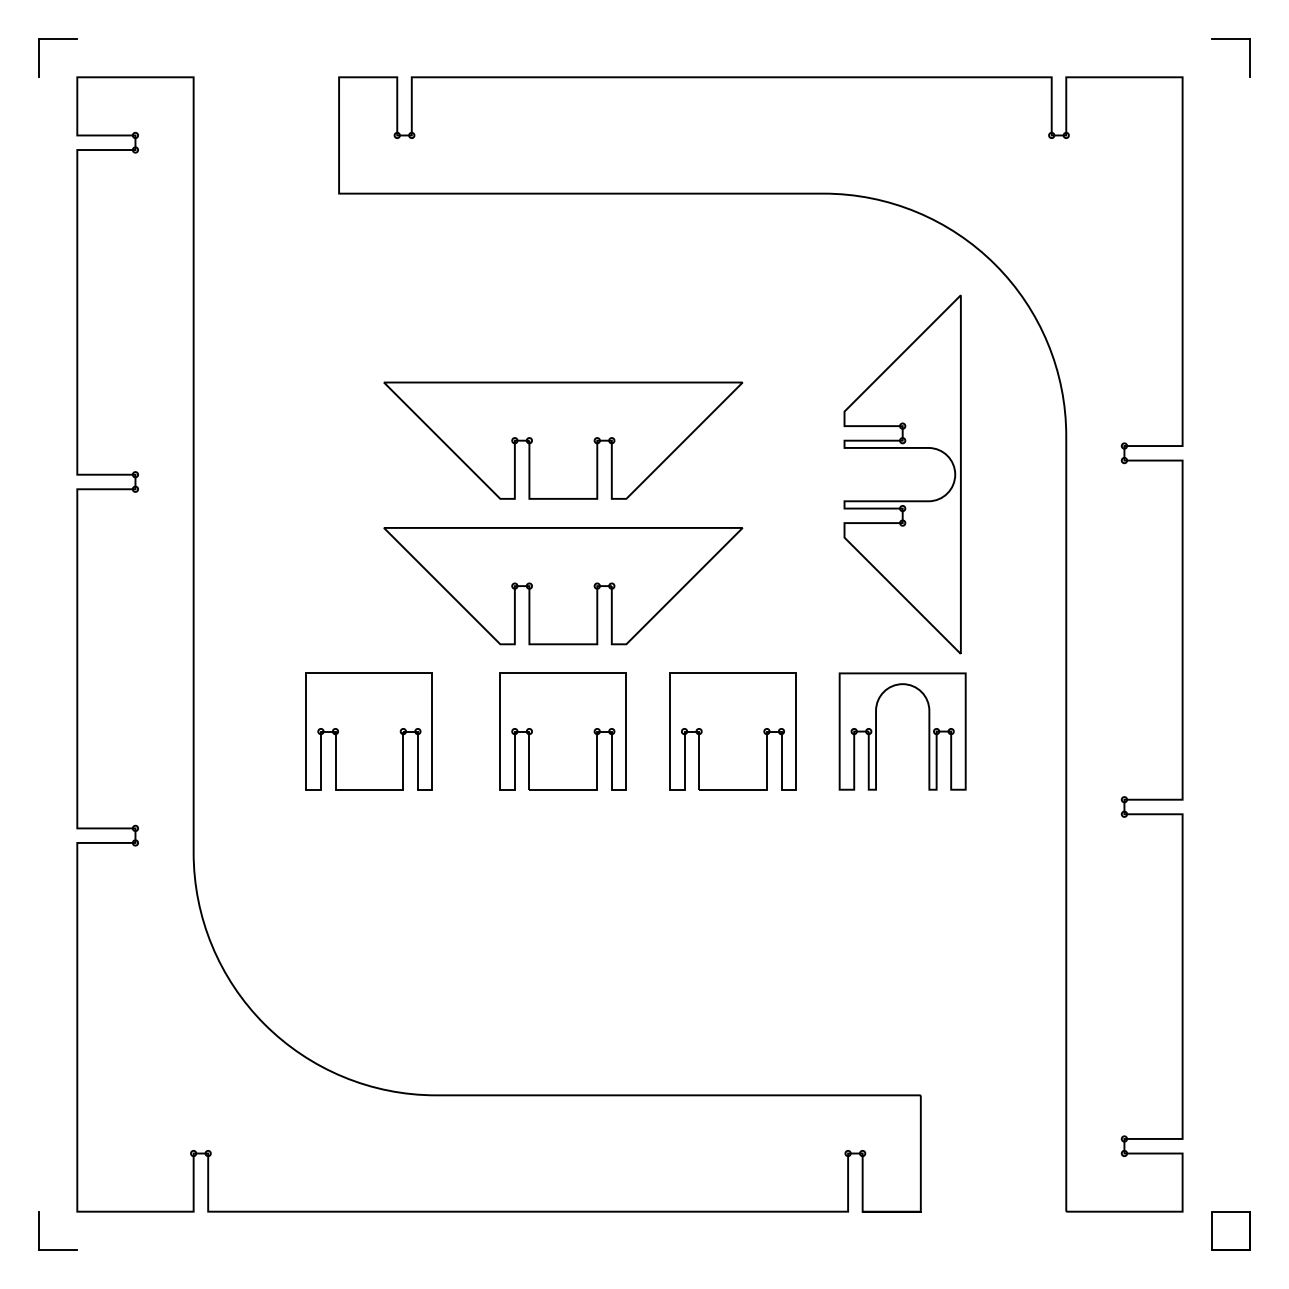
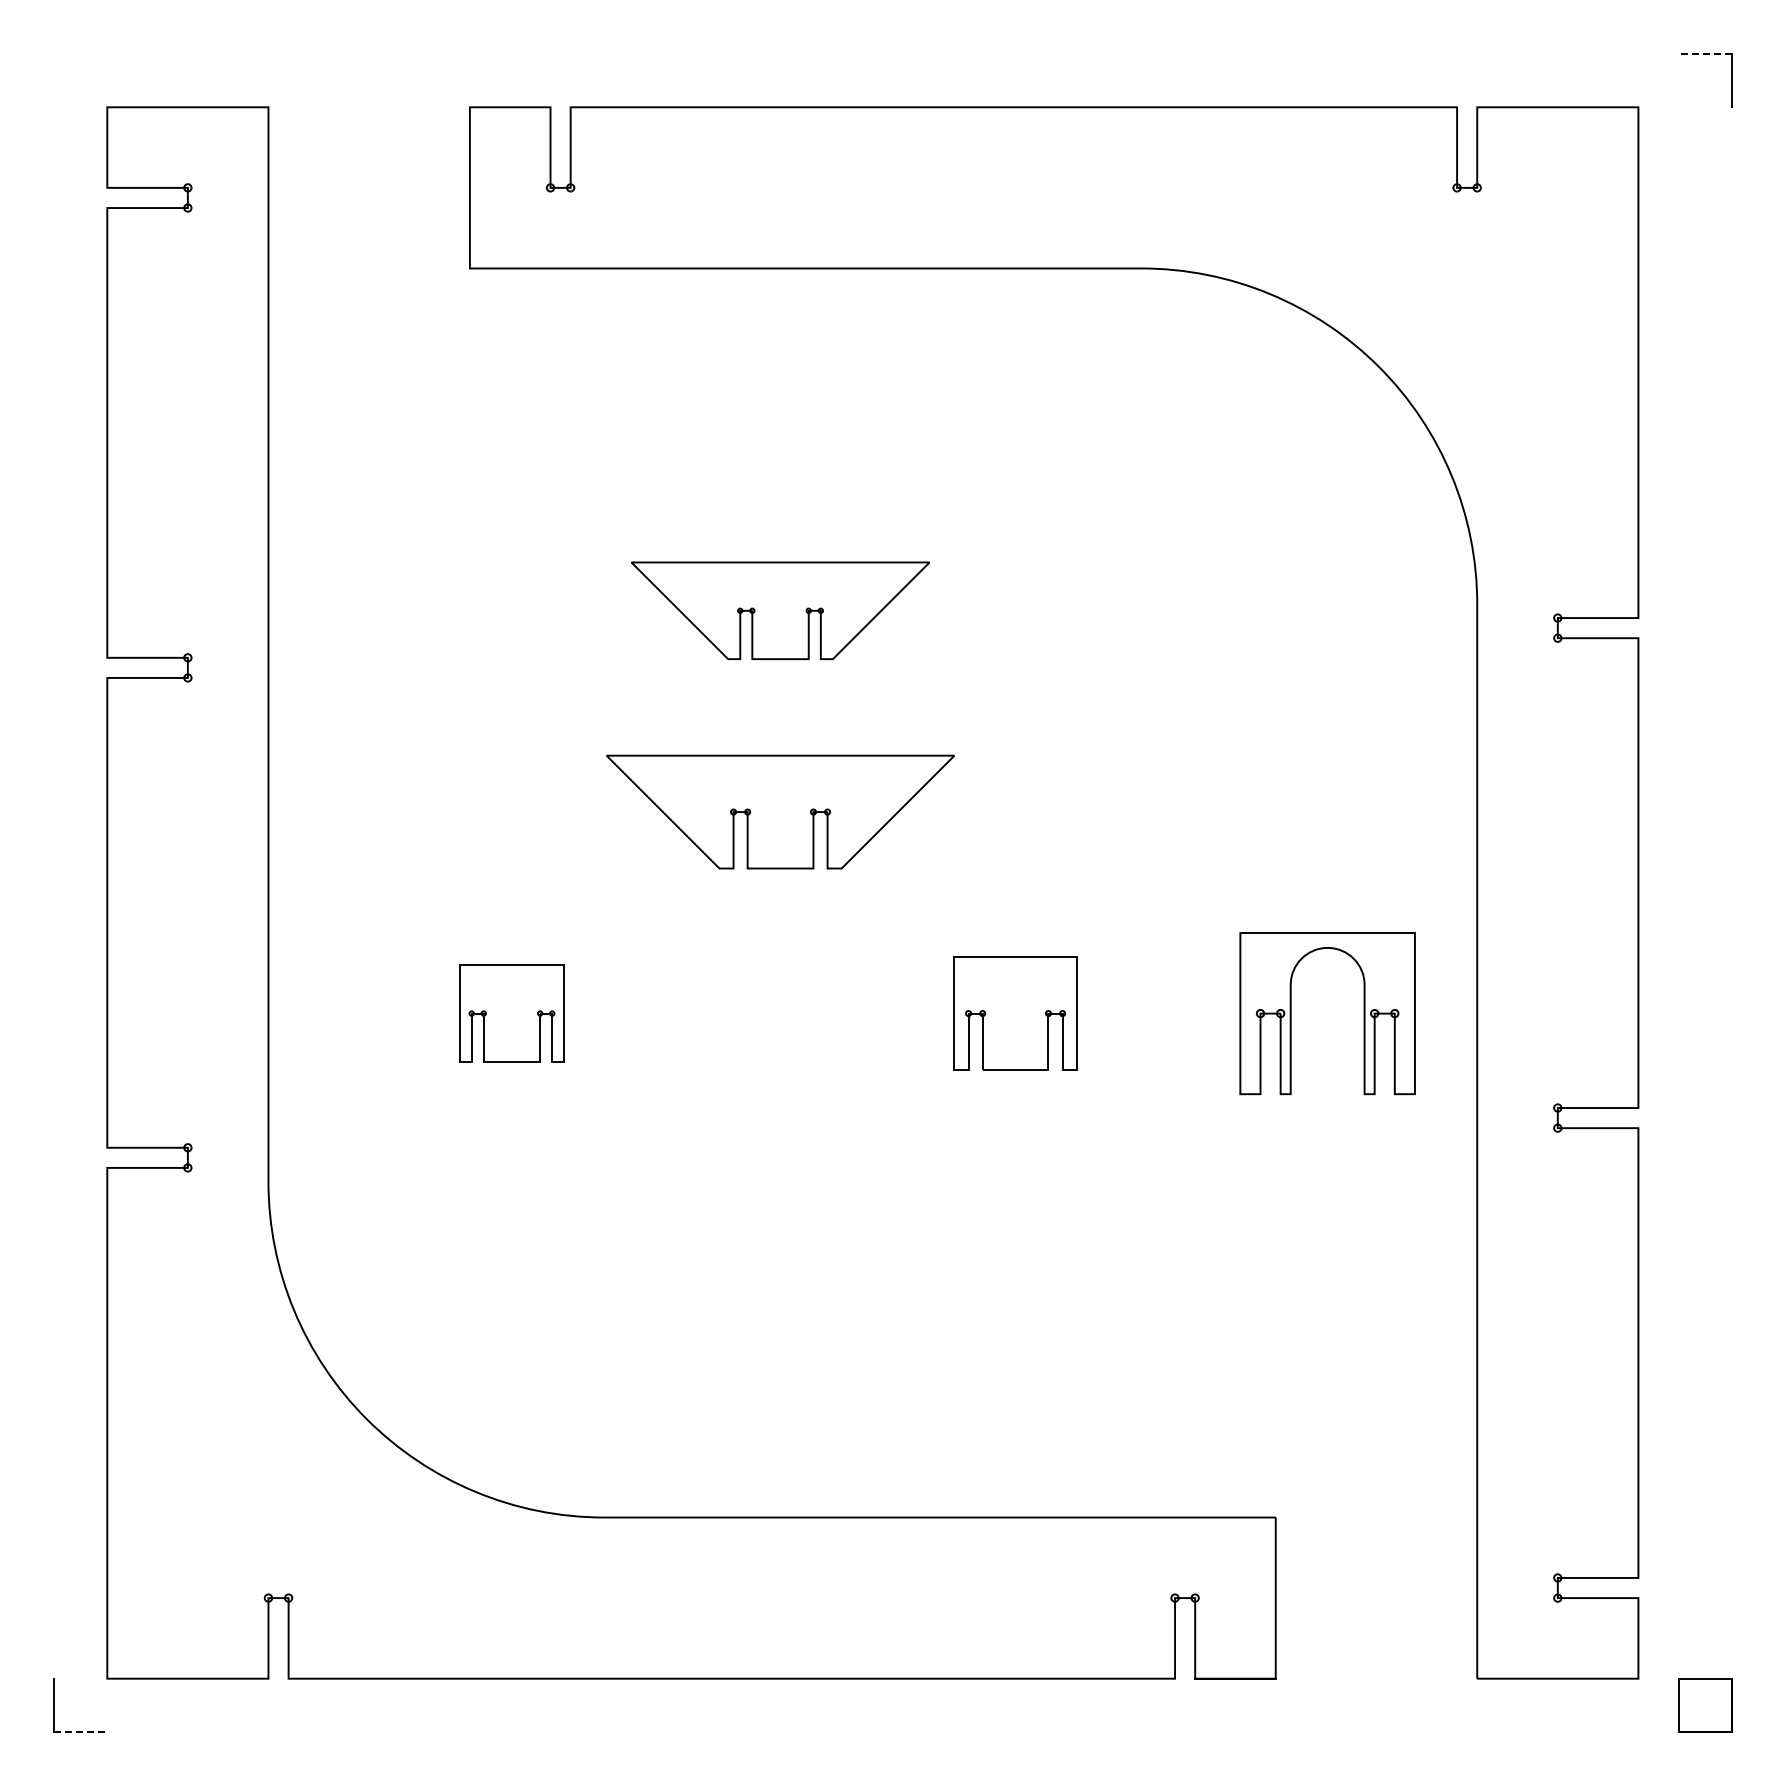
line: (1231, 38) -> (1705, 53), solid -> dashed
part: (57, 39) -> (80, 54), removed
part: (563, 440) -> (780, 610), size x0.6
part: (902, 448) -> (1250, 621), removed
part: (563, 585) -> (780, 811), size x0.7
part: (369, 731) -> (511, 1013), size x0.6
part: (563, 731) -> (780, 1013), removed
part: (732, 731) -> (1015, 1013), size x0.7
part: (876, 731) -> (1291, 1013), moved
line: (57, 1250) -> (80, 1732), solid -> dashed

